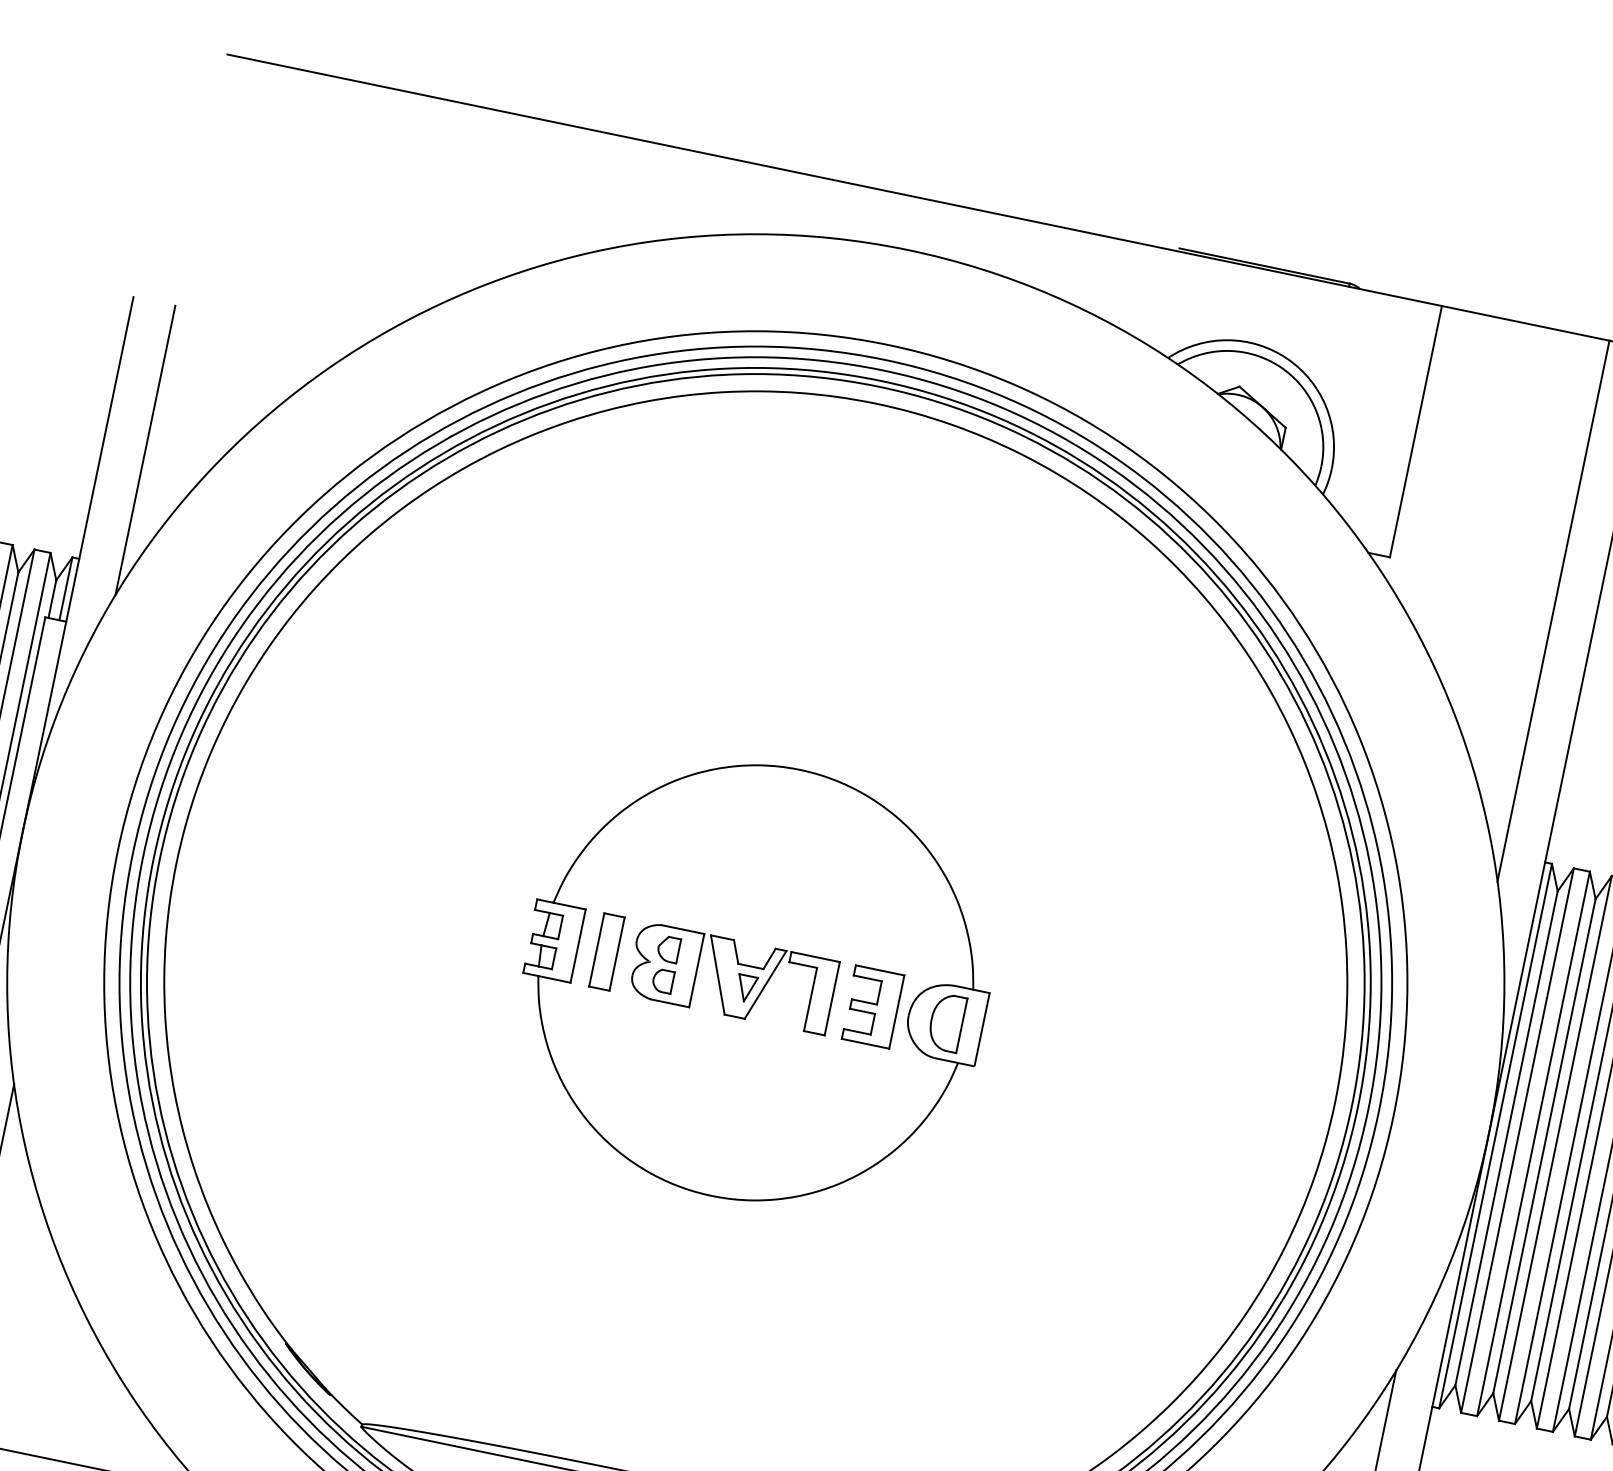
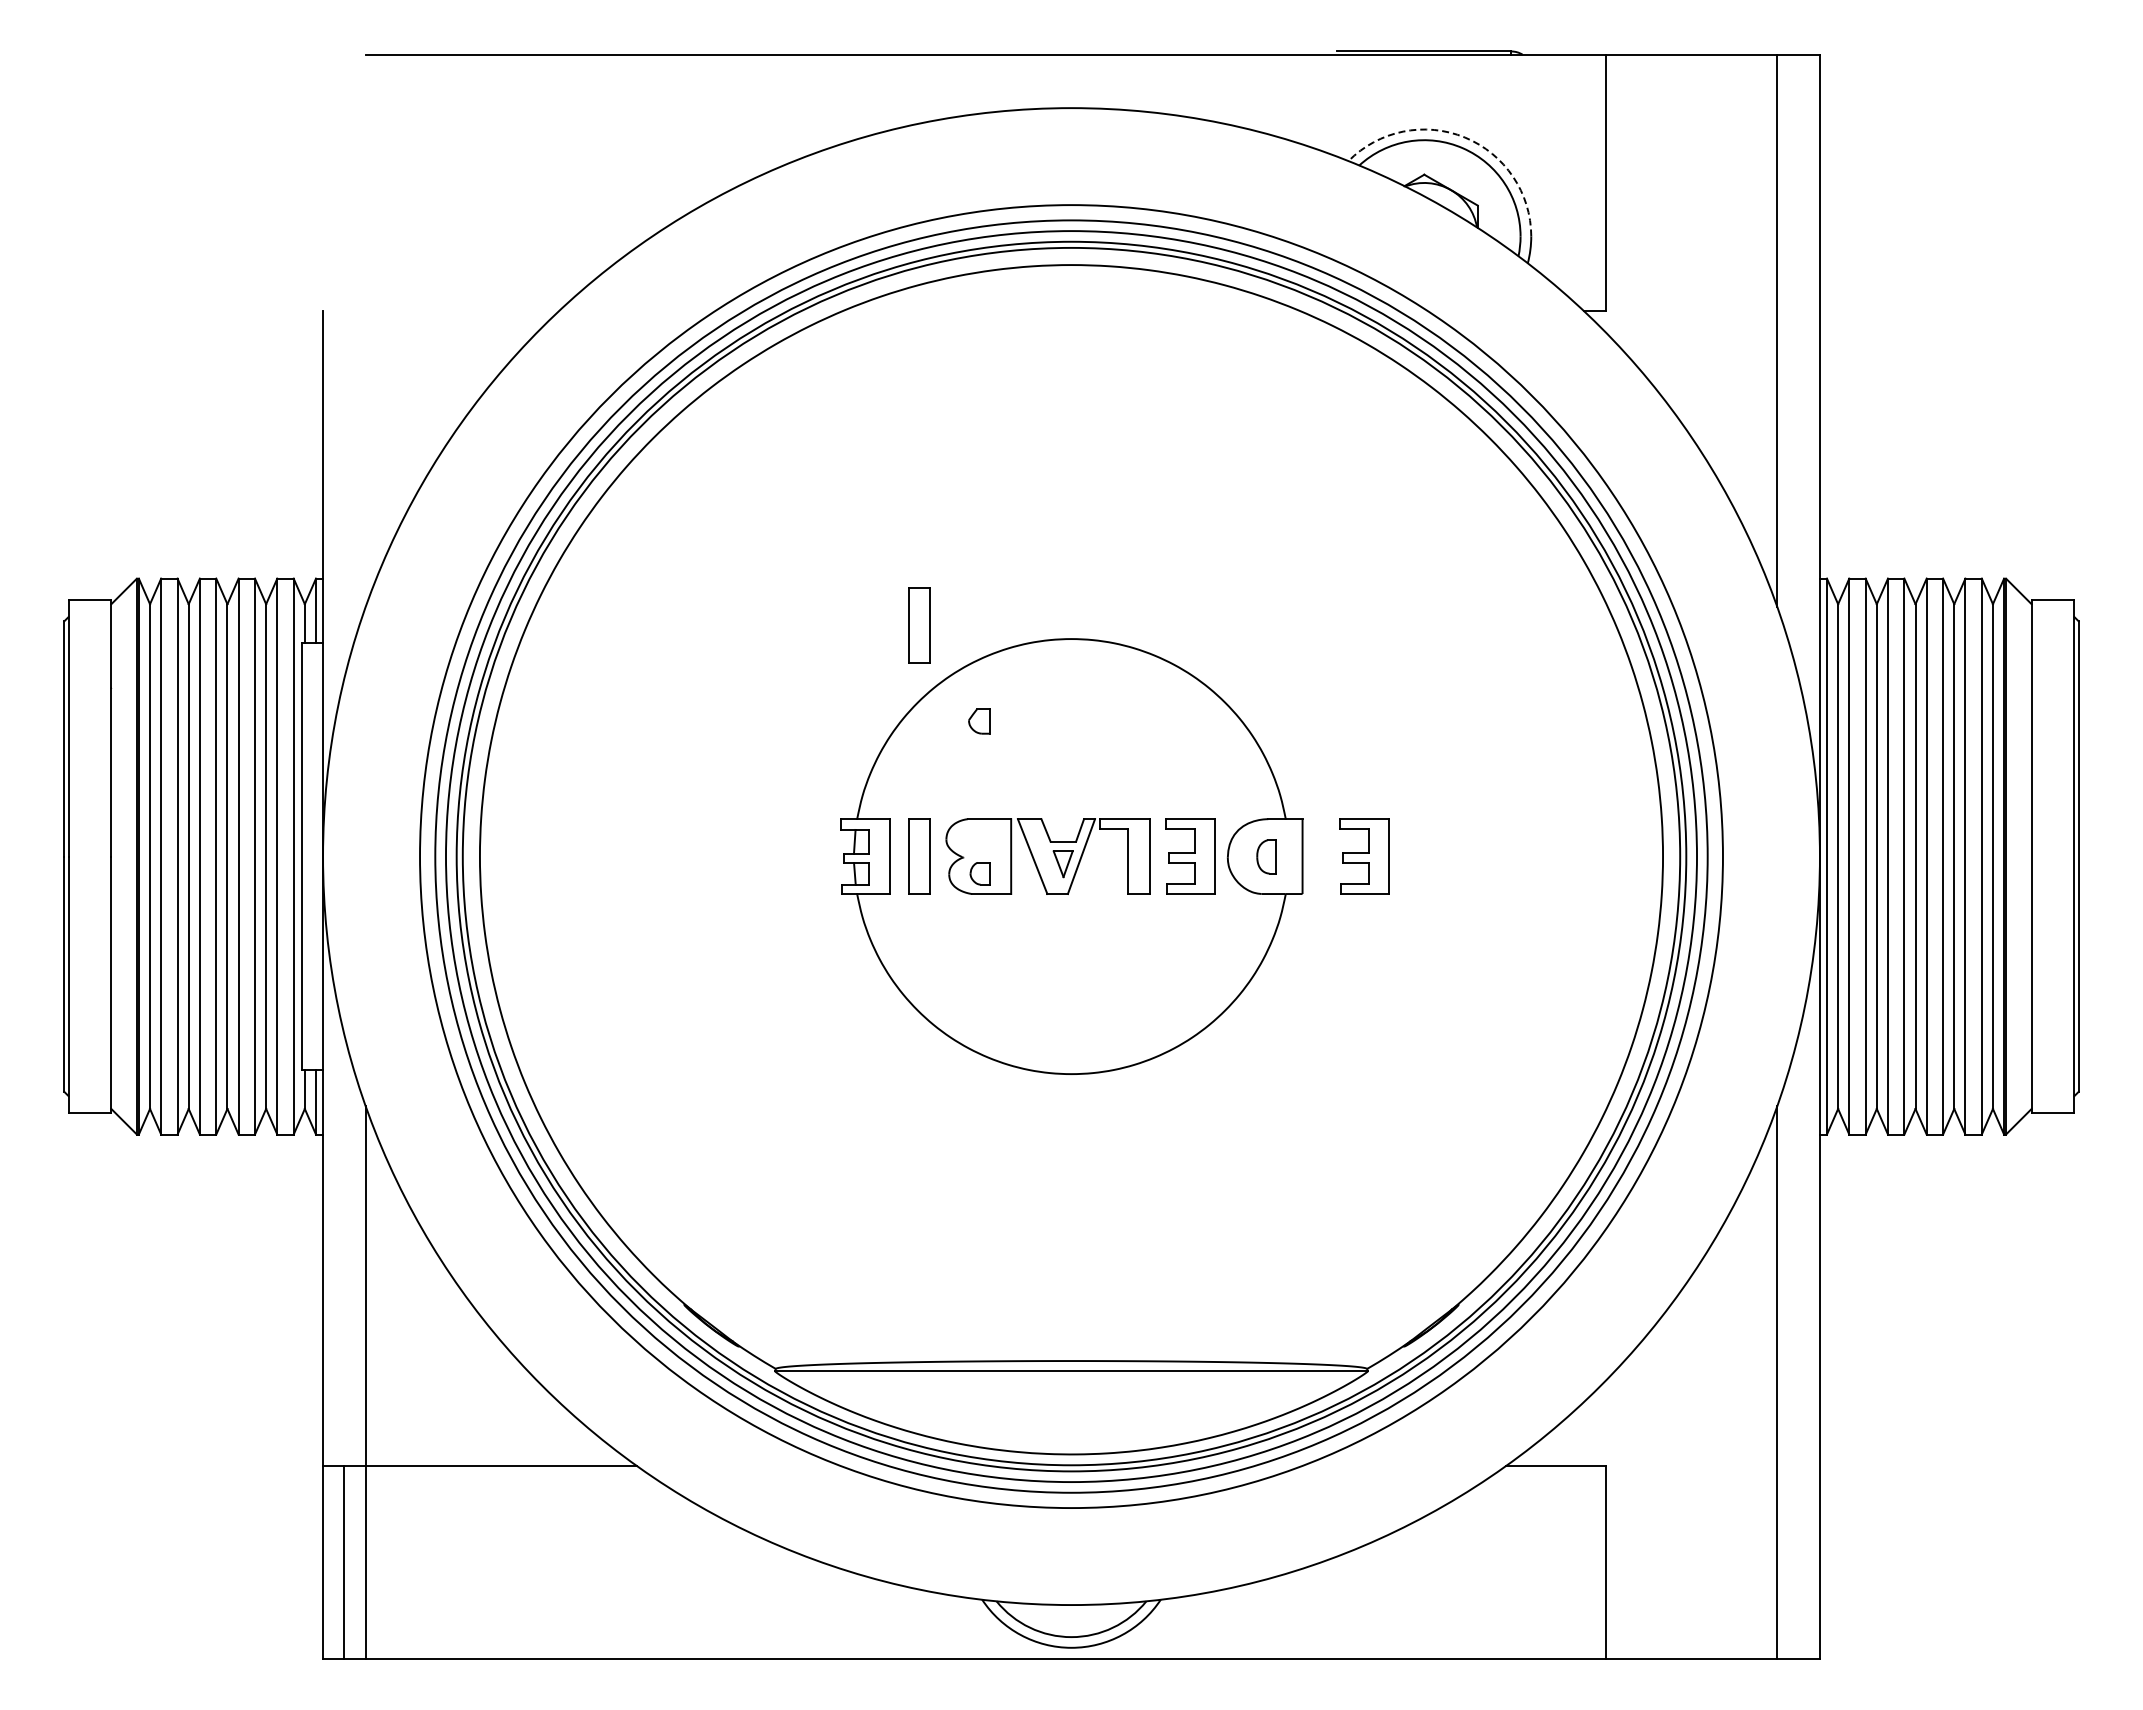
arc: (1287, 358) -> (1465, 137), solid -> dashed
line: (145, 450) -> (365, 459), removed
part: (653, 725) -> (919, 625), added
part: (668, 949) -> (979, 721), moved
part: (946, 1022) -> (1266, 856), size x0.6
part: (1042, 1042) -> (1364, 856), added

